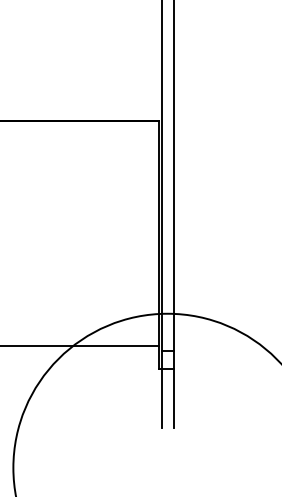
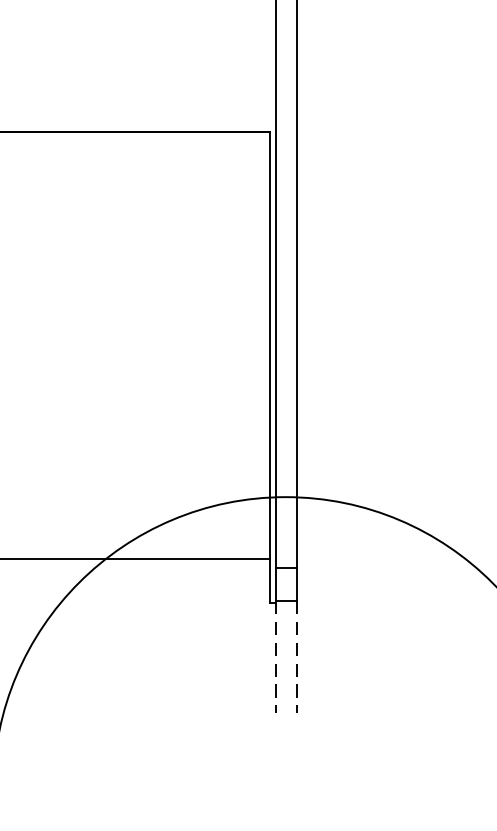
line: (162, 398) -> (276, 657), solid -> dashed
line: (173, 398) -> (297, 657), solid -> dashed

